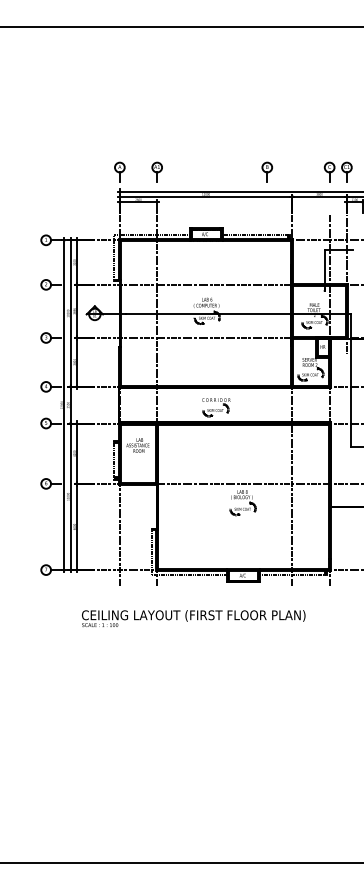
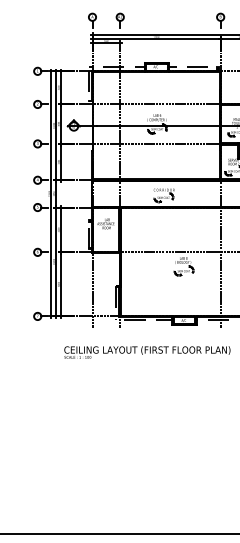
part: (267, 171) -> (220, 20), moved

